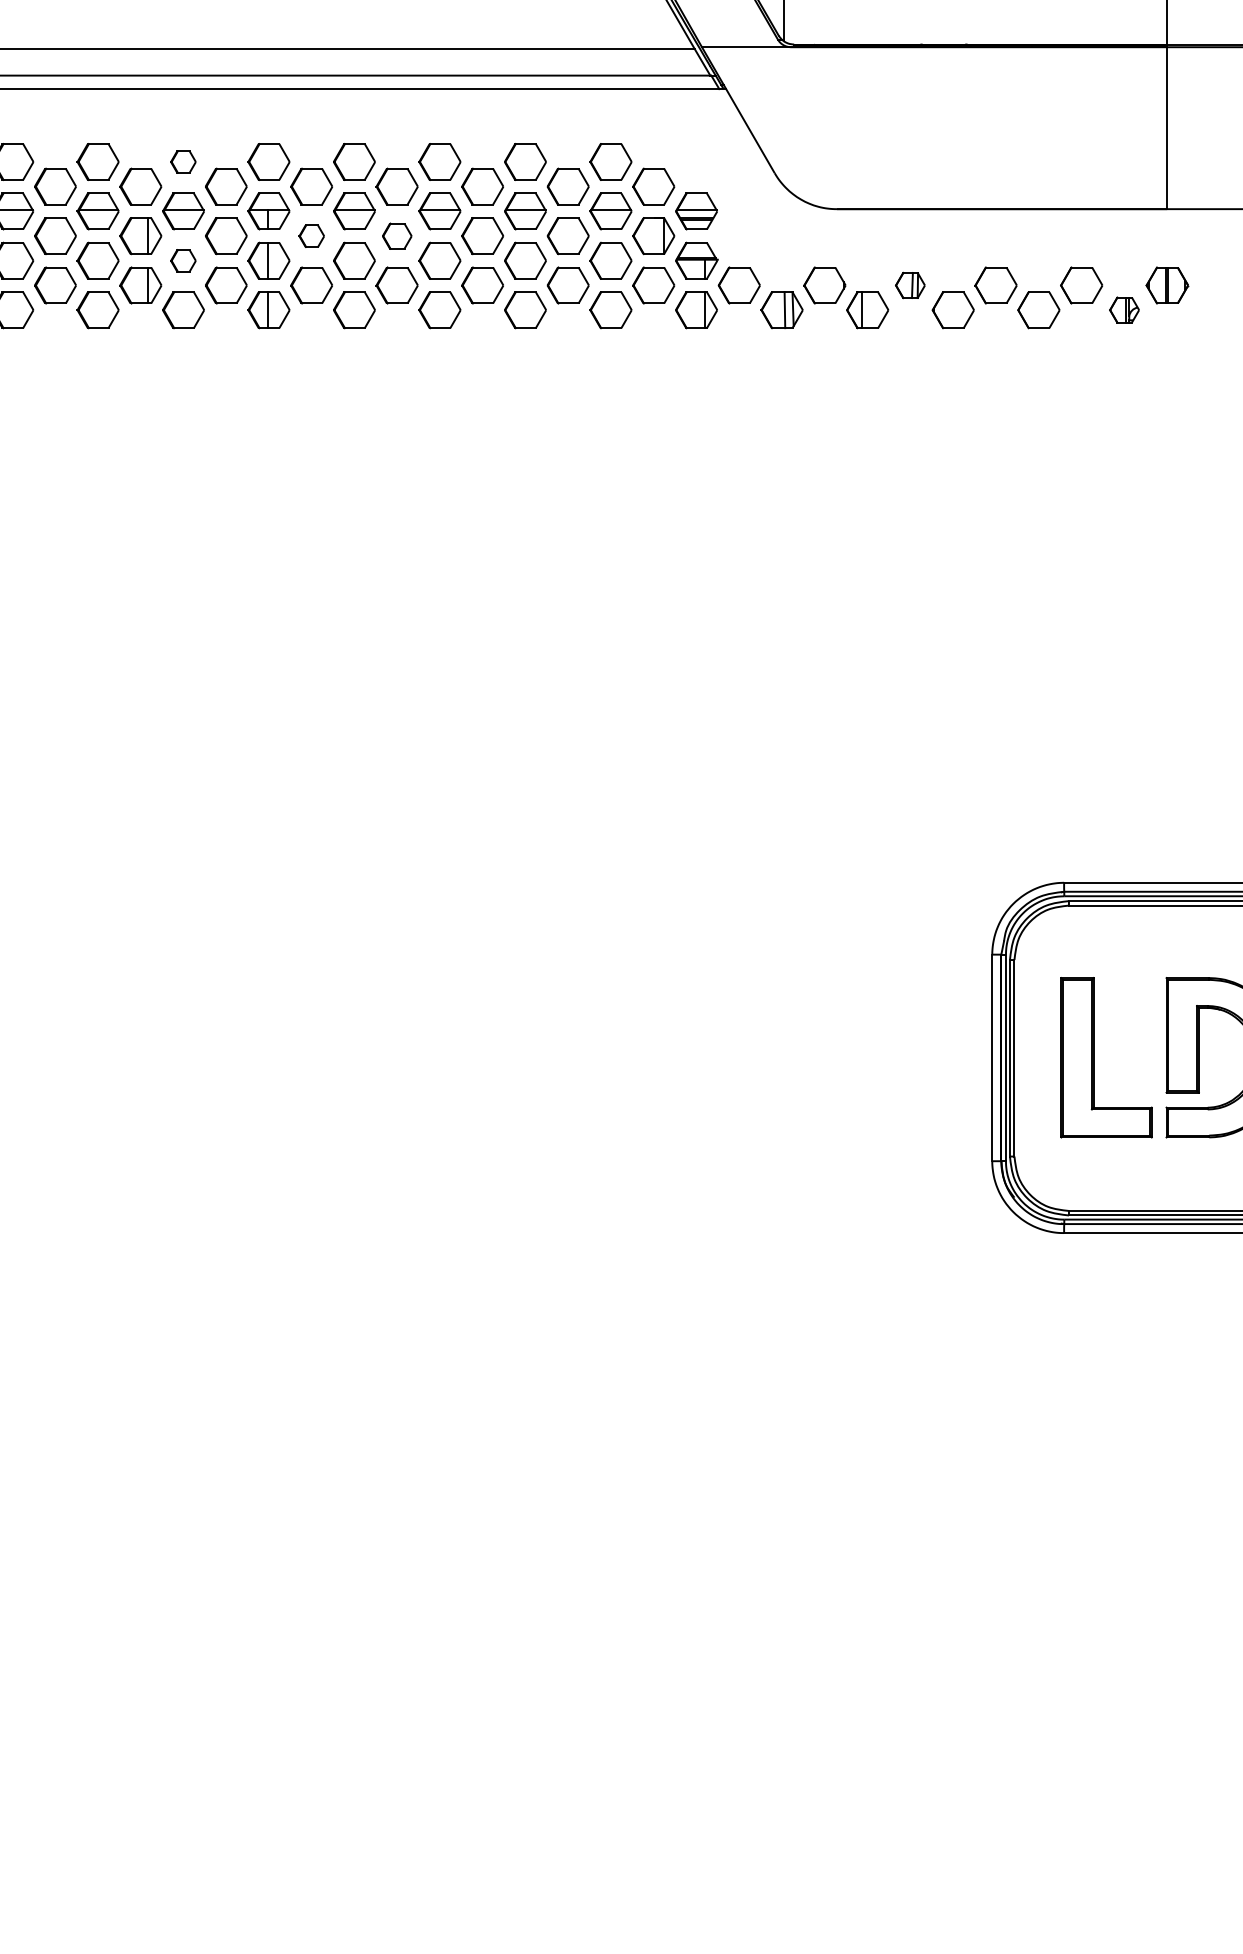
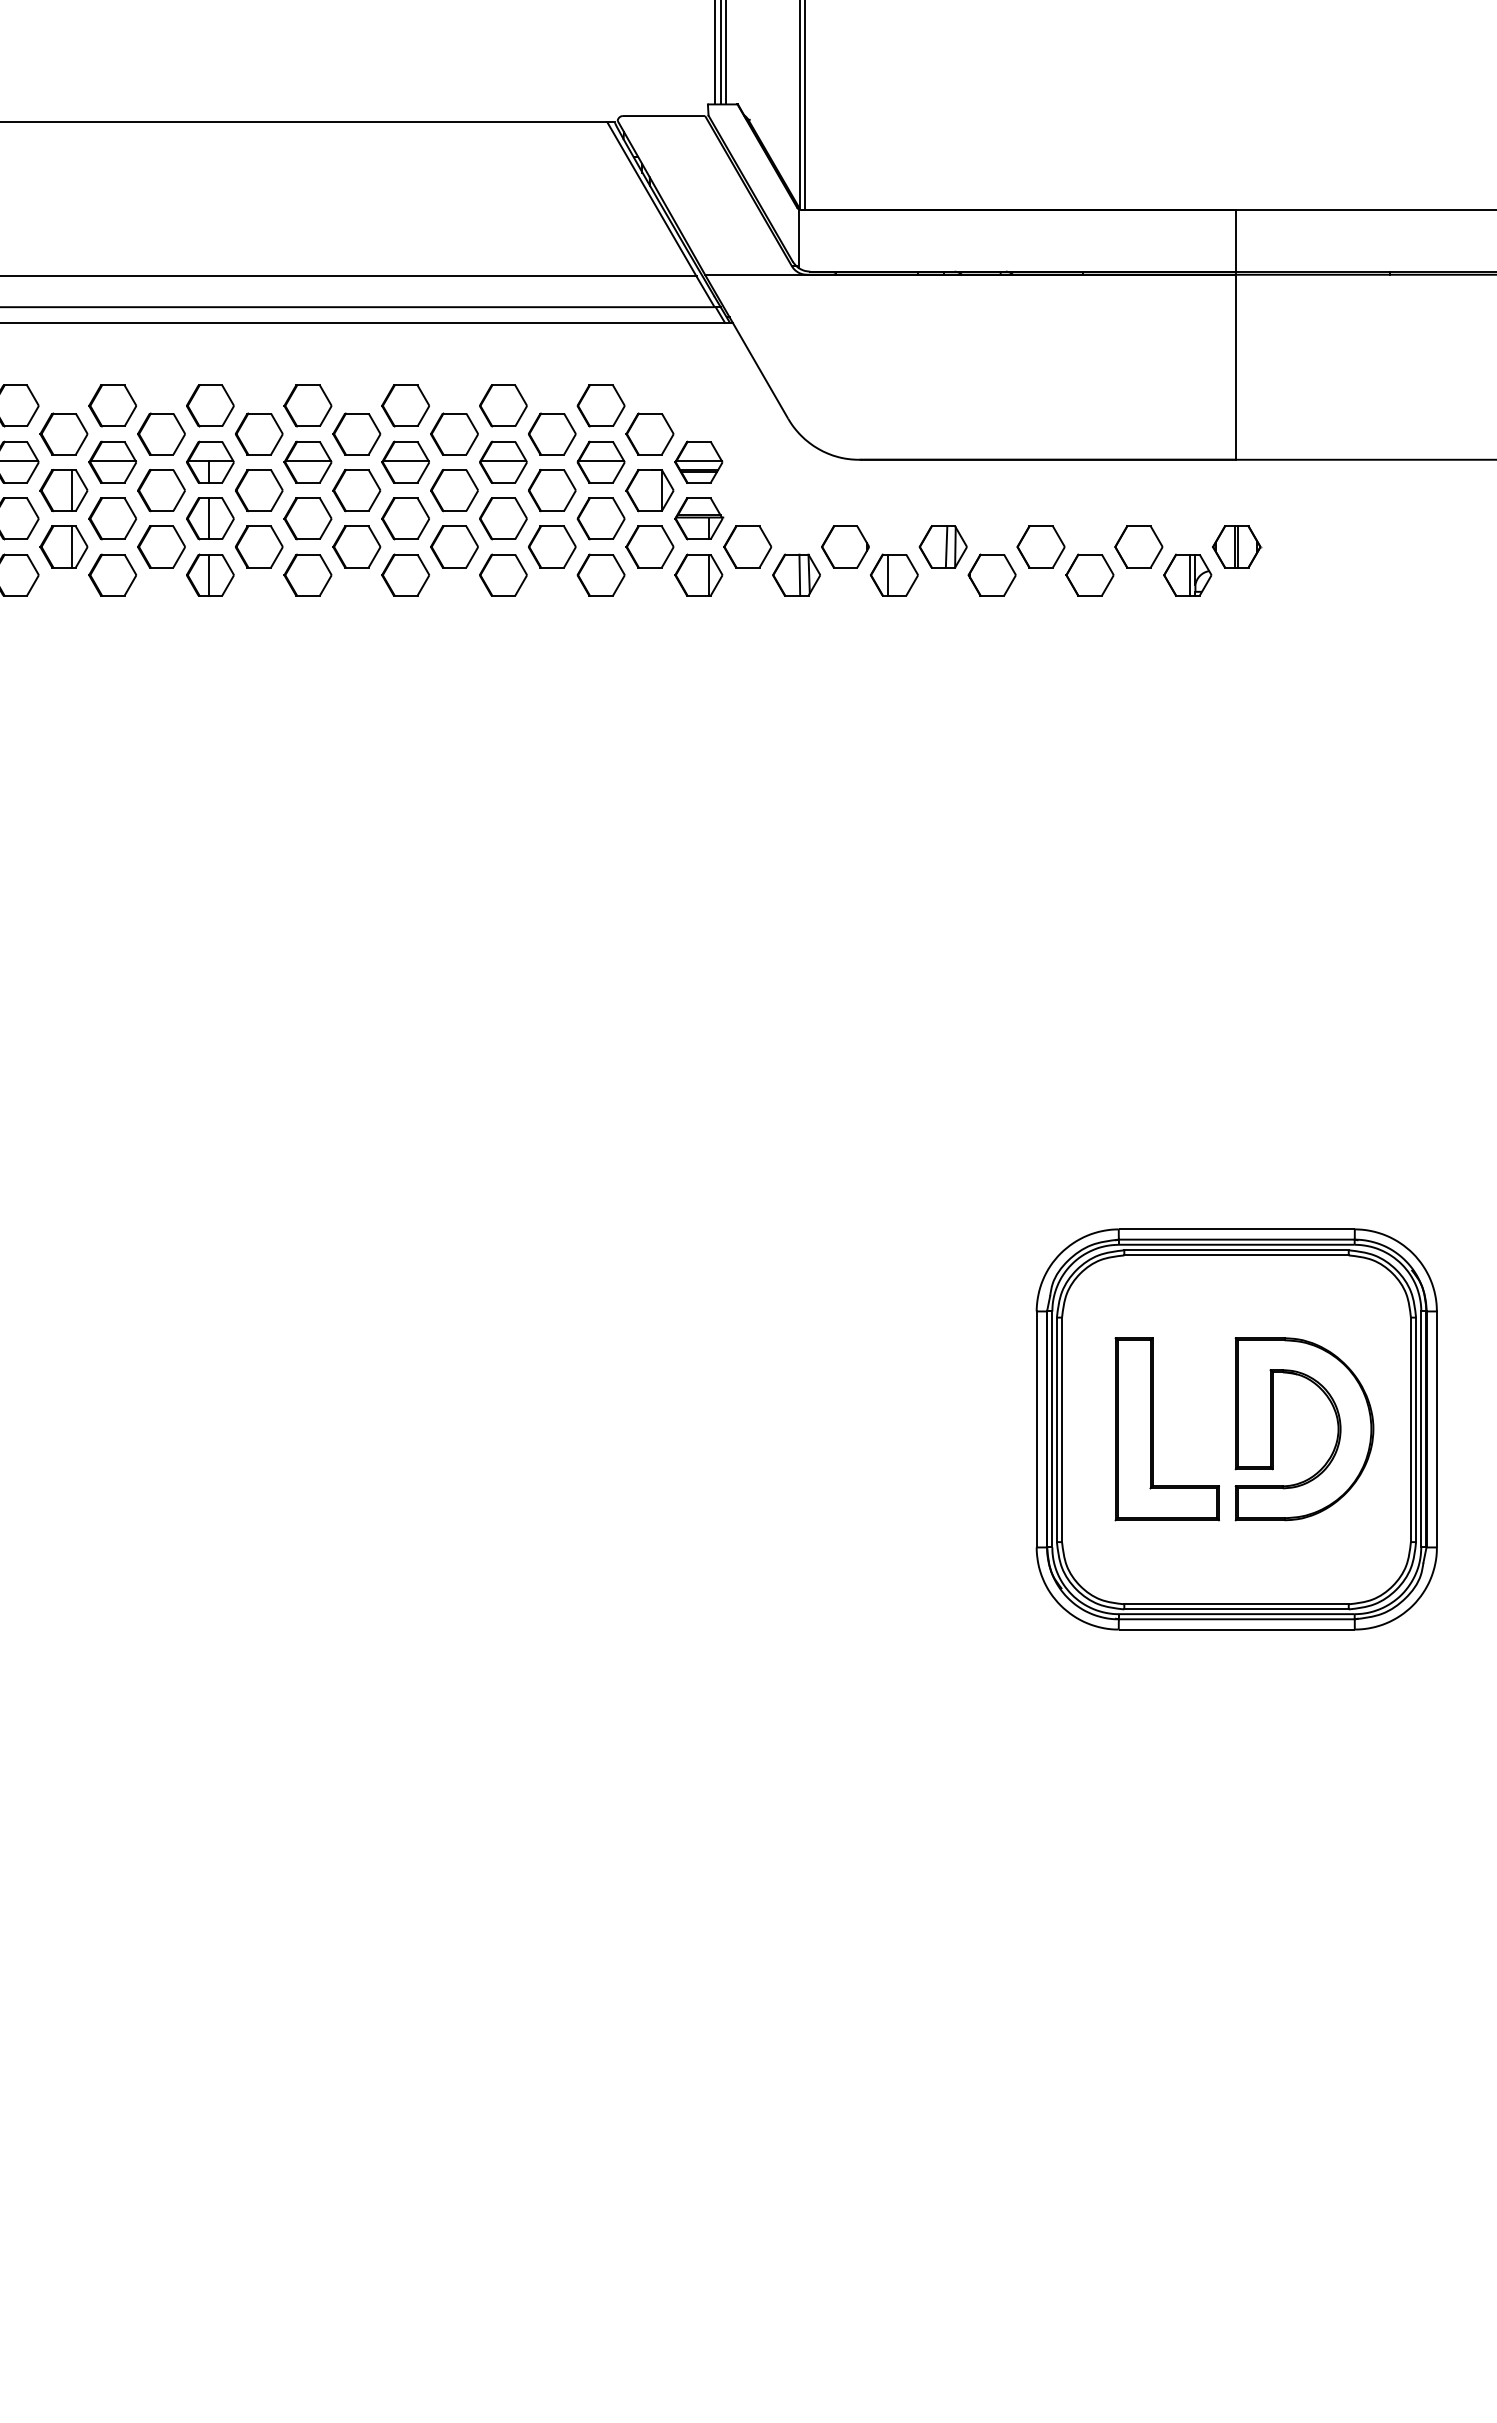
part: (183, 161) -> (112, 405), size x1.67
part: (311, 236) -> (259, 490), size x1.67
part: (396, 236) -> (356, 490), size x1.43
part: (183, 260) -> (112, 518), size x1.67
part: (909, 285) -> (942, 546), size x1.43
part: (1124, 309) -> (1187, 574), size x1.43

